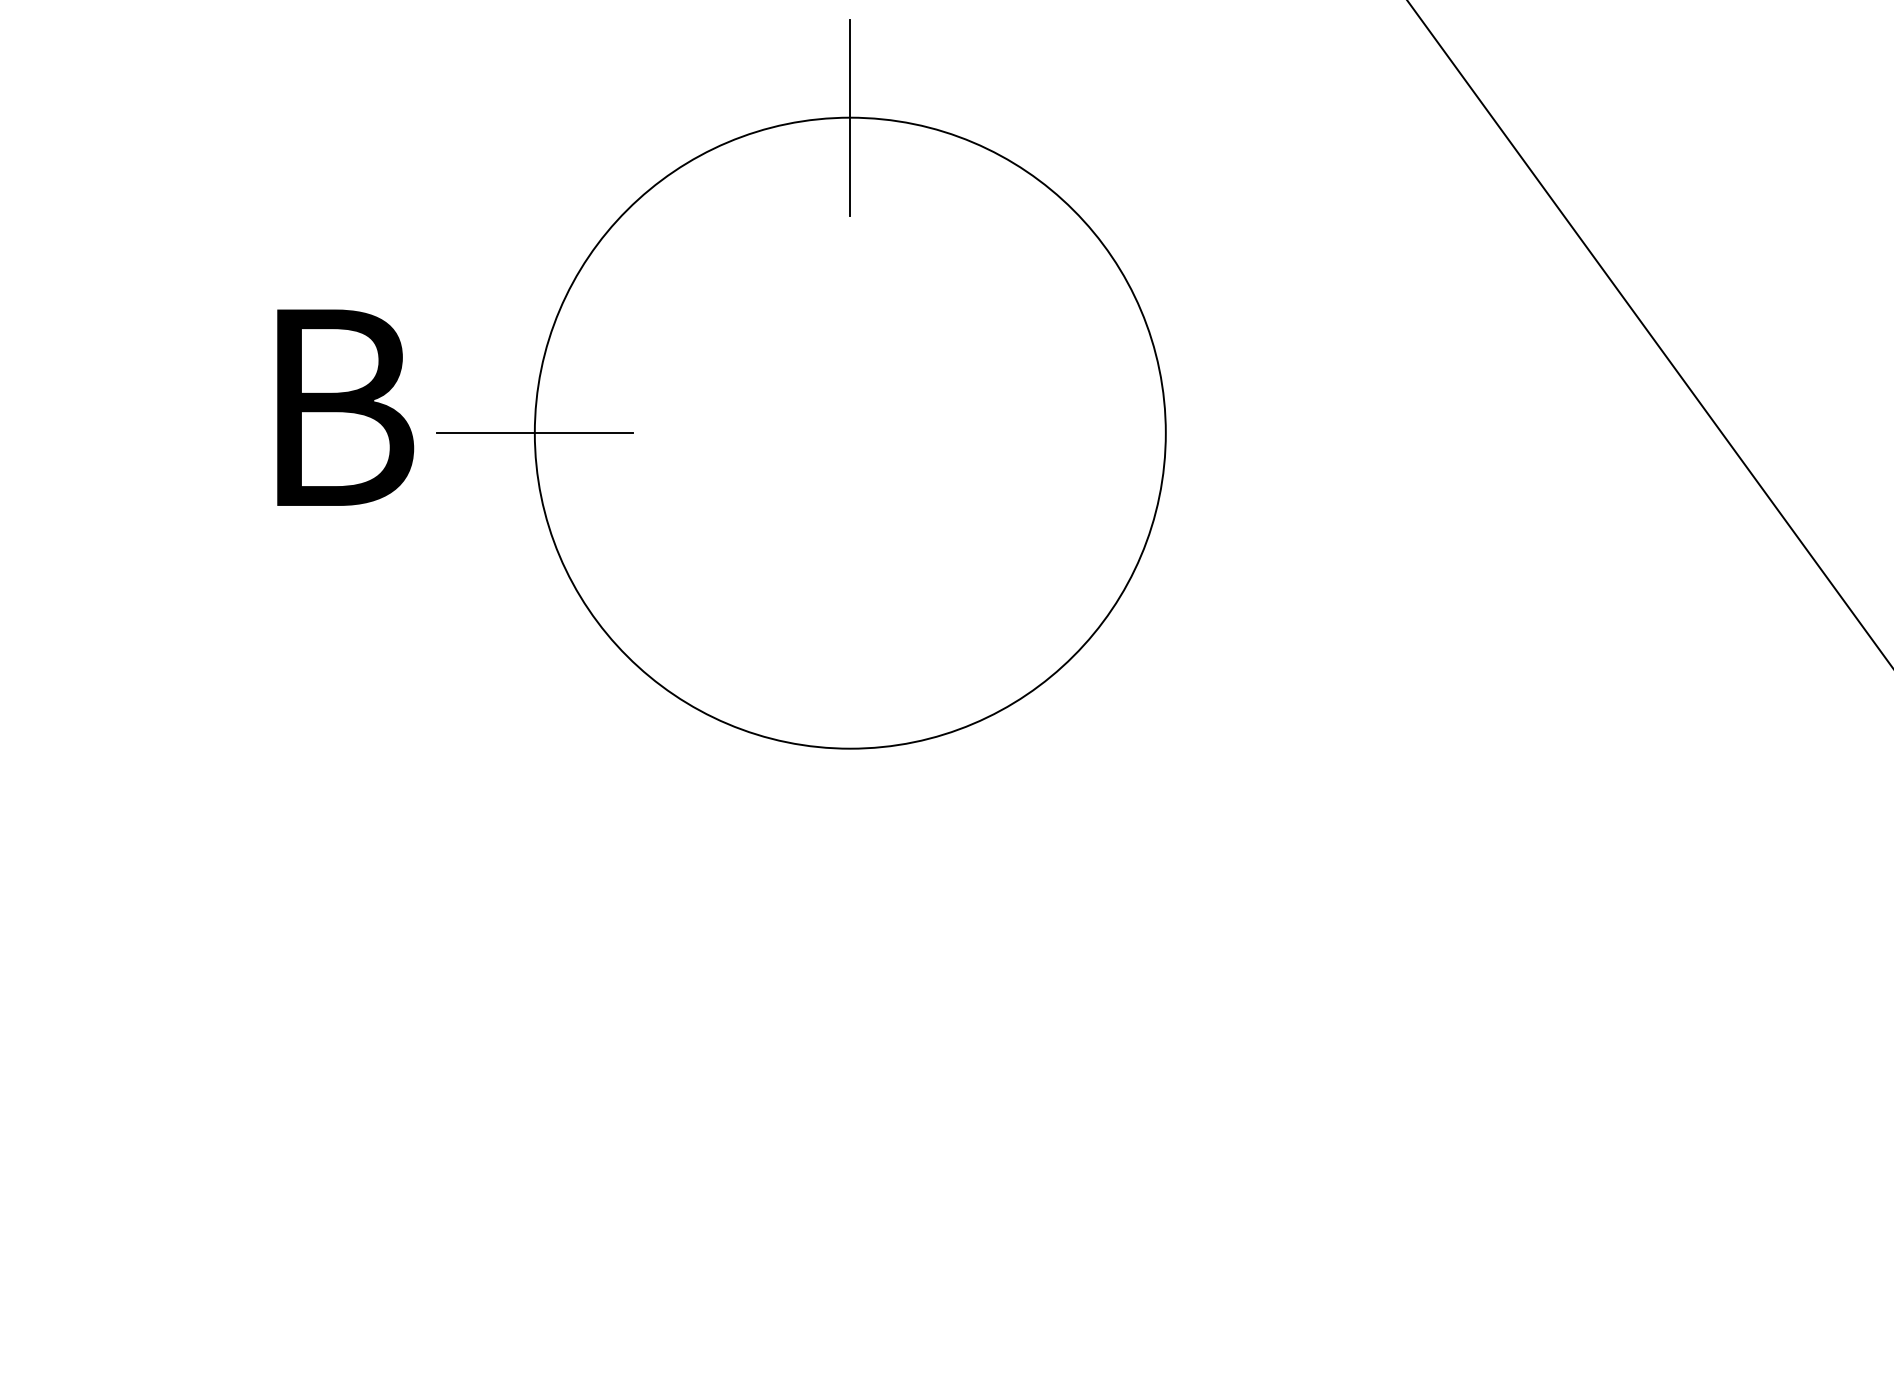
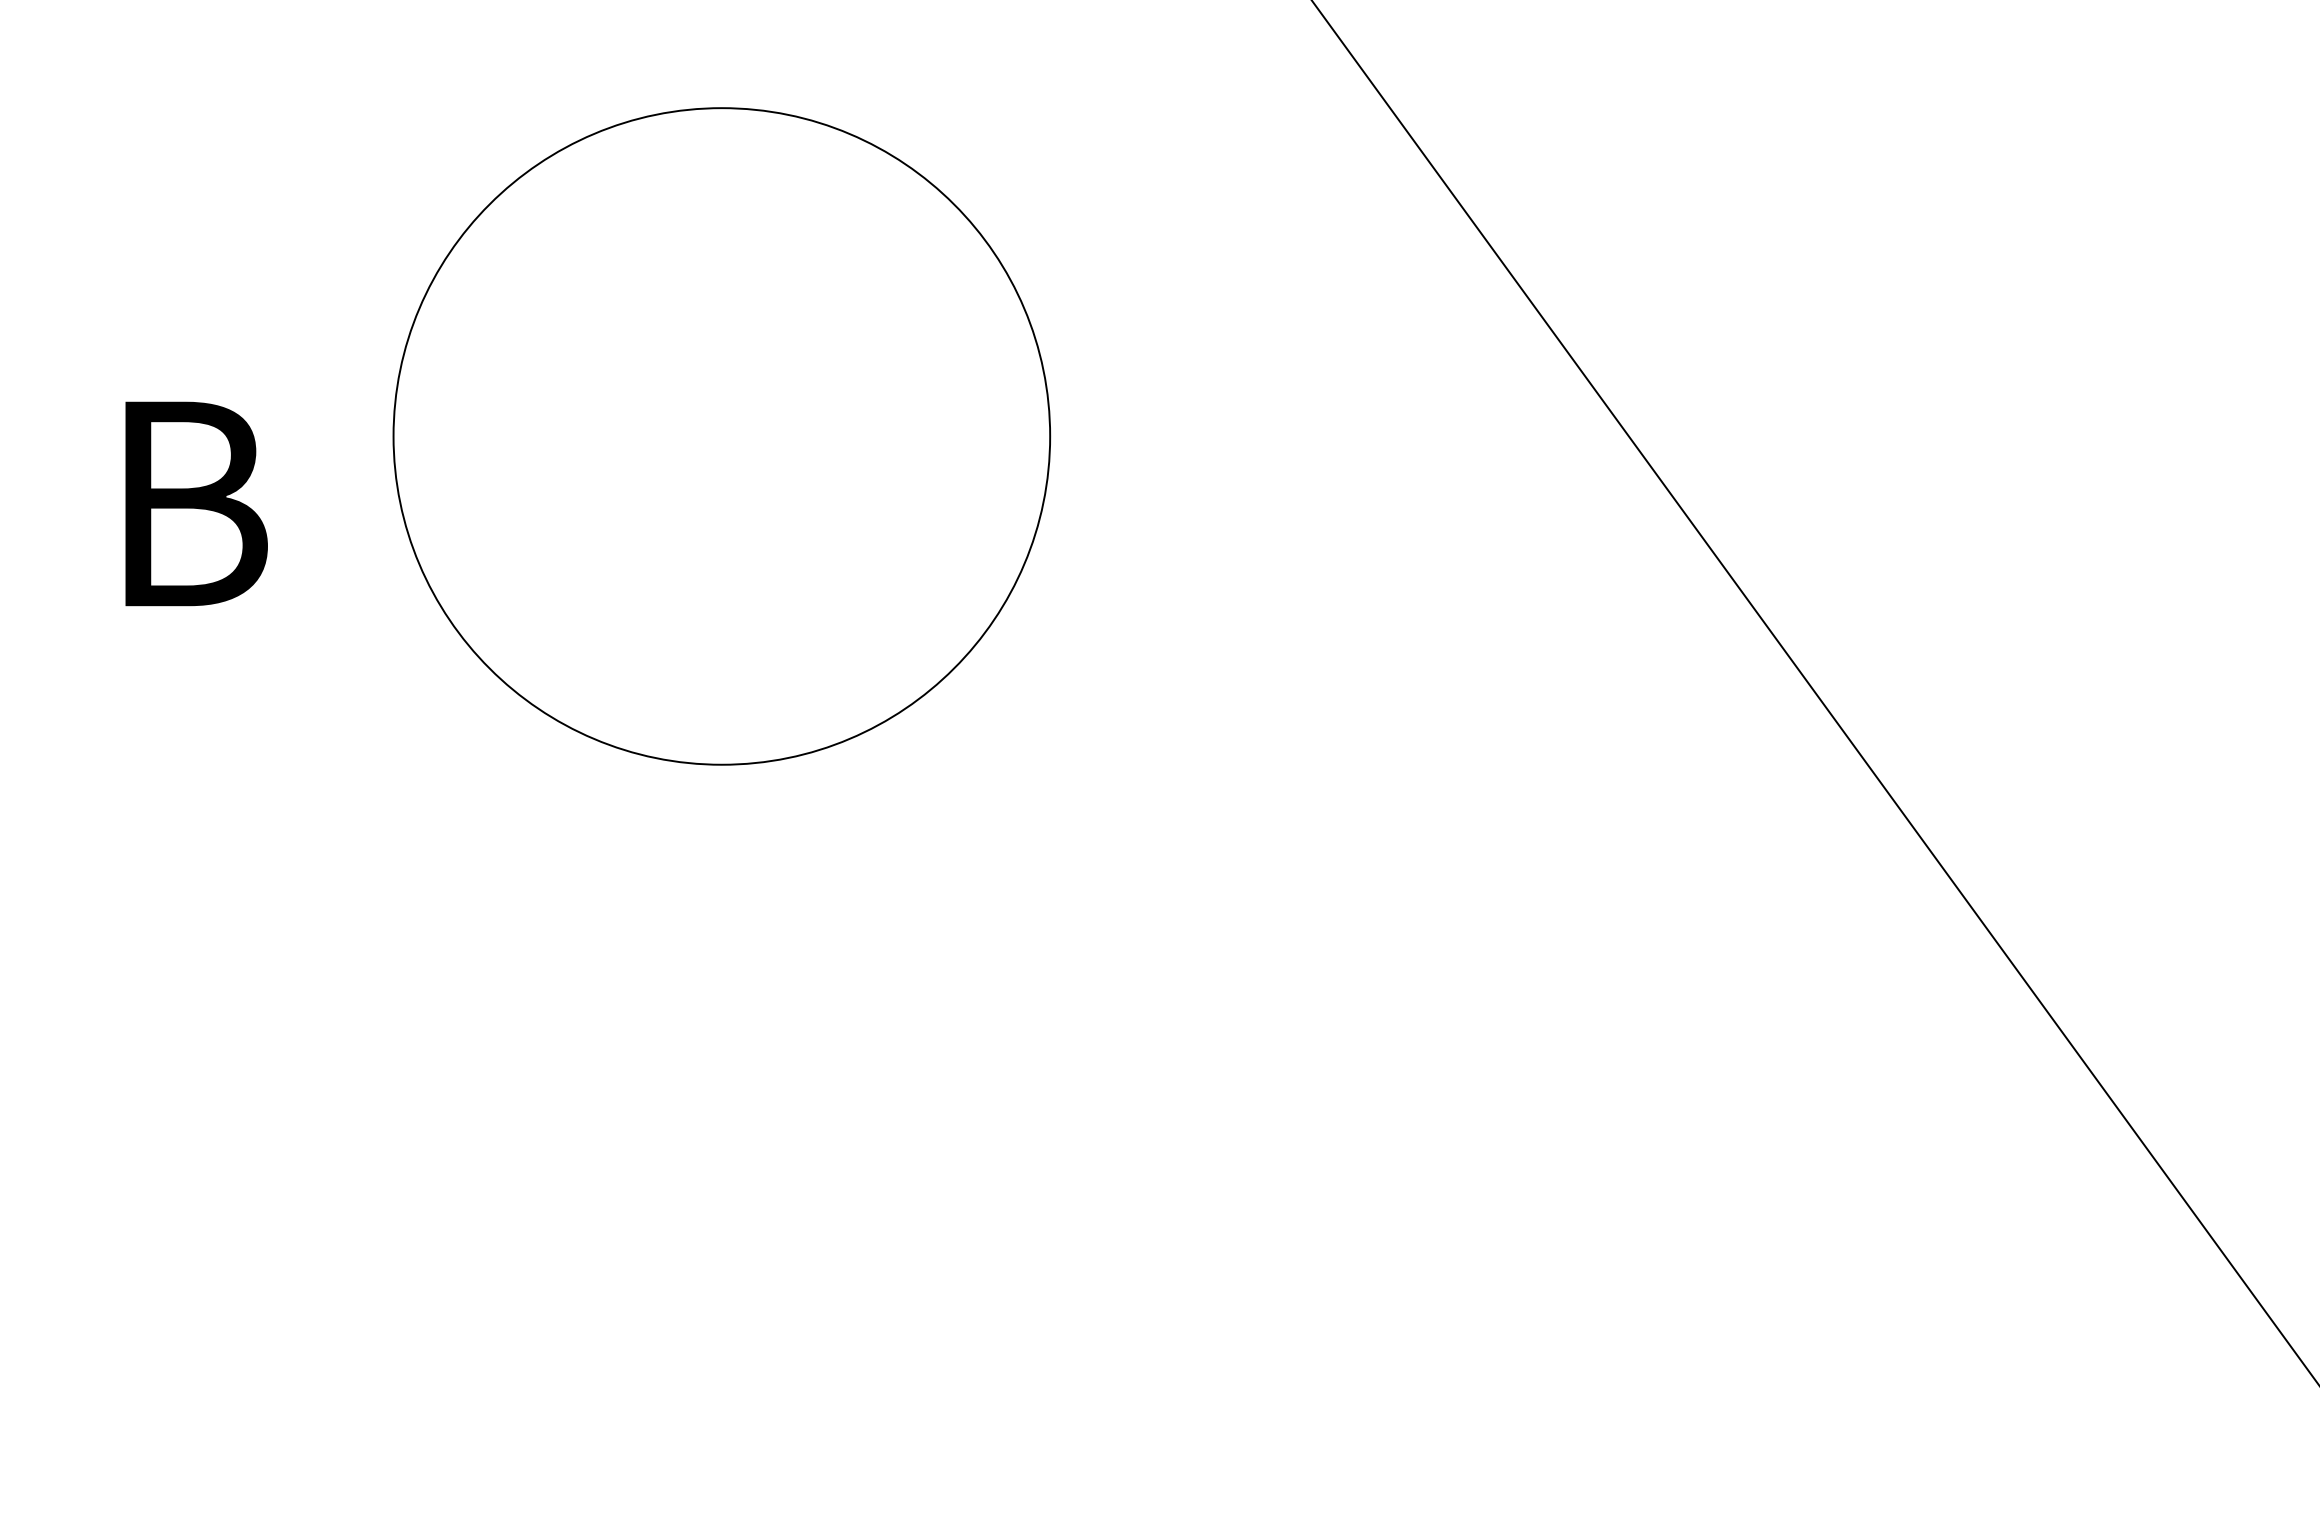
line: (849, 118) -> (721, 108), removed
text: (345, 407) -> (196, 503), moved
line: (534, 433) -> (393, 436), removed

